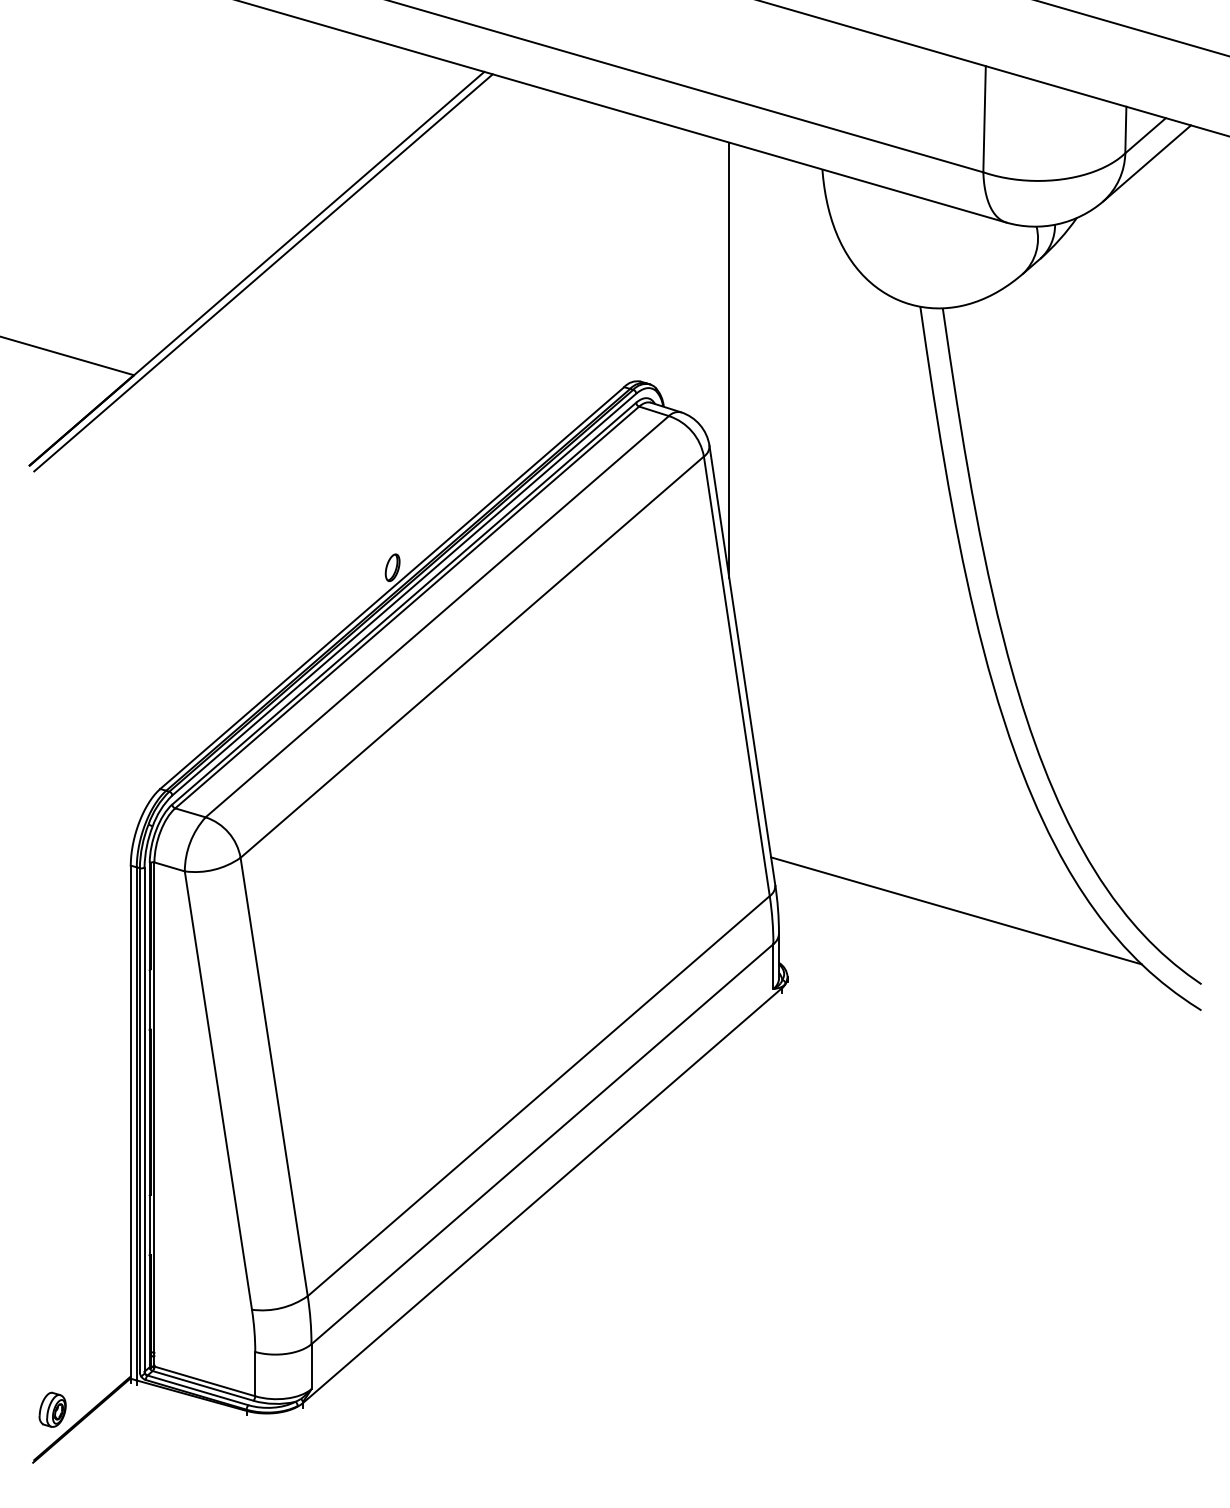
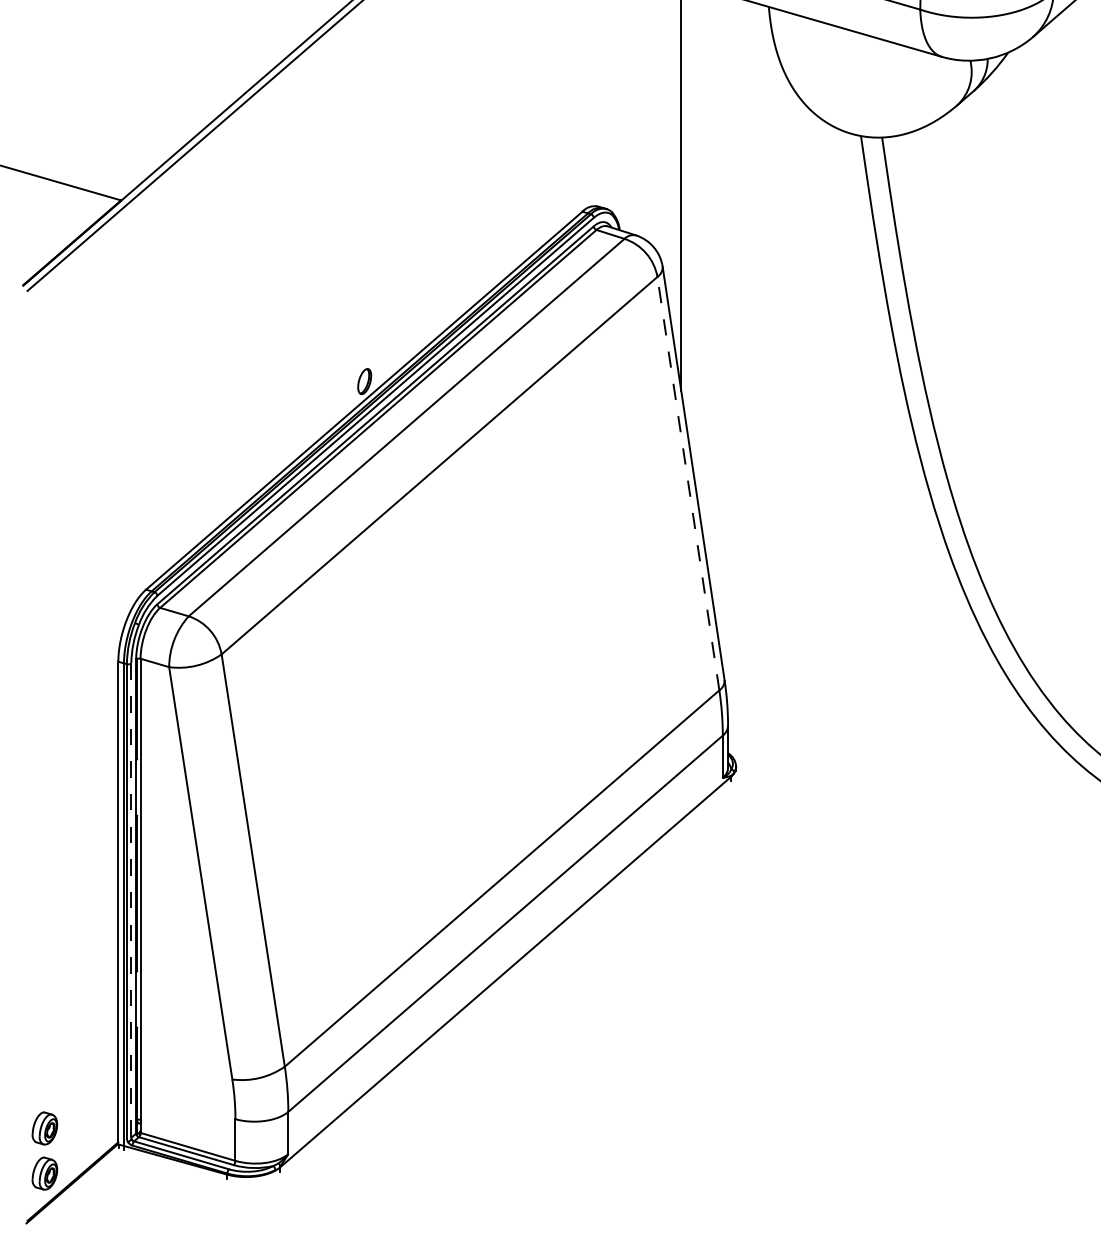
line: (736, 675) -> (688, 482), solid -> dashed
line: (956, 910) -> (895, 703), removed
line: (144, 1120) -> (131, 901), solid -> dashed
part: (52, 1361) -> (44, 1128), added

